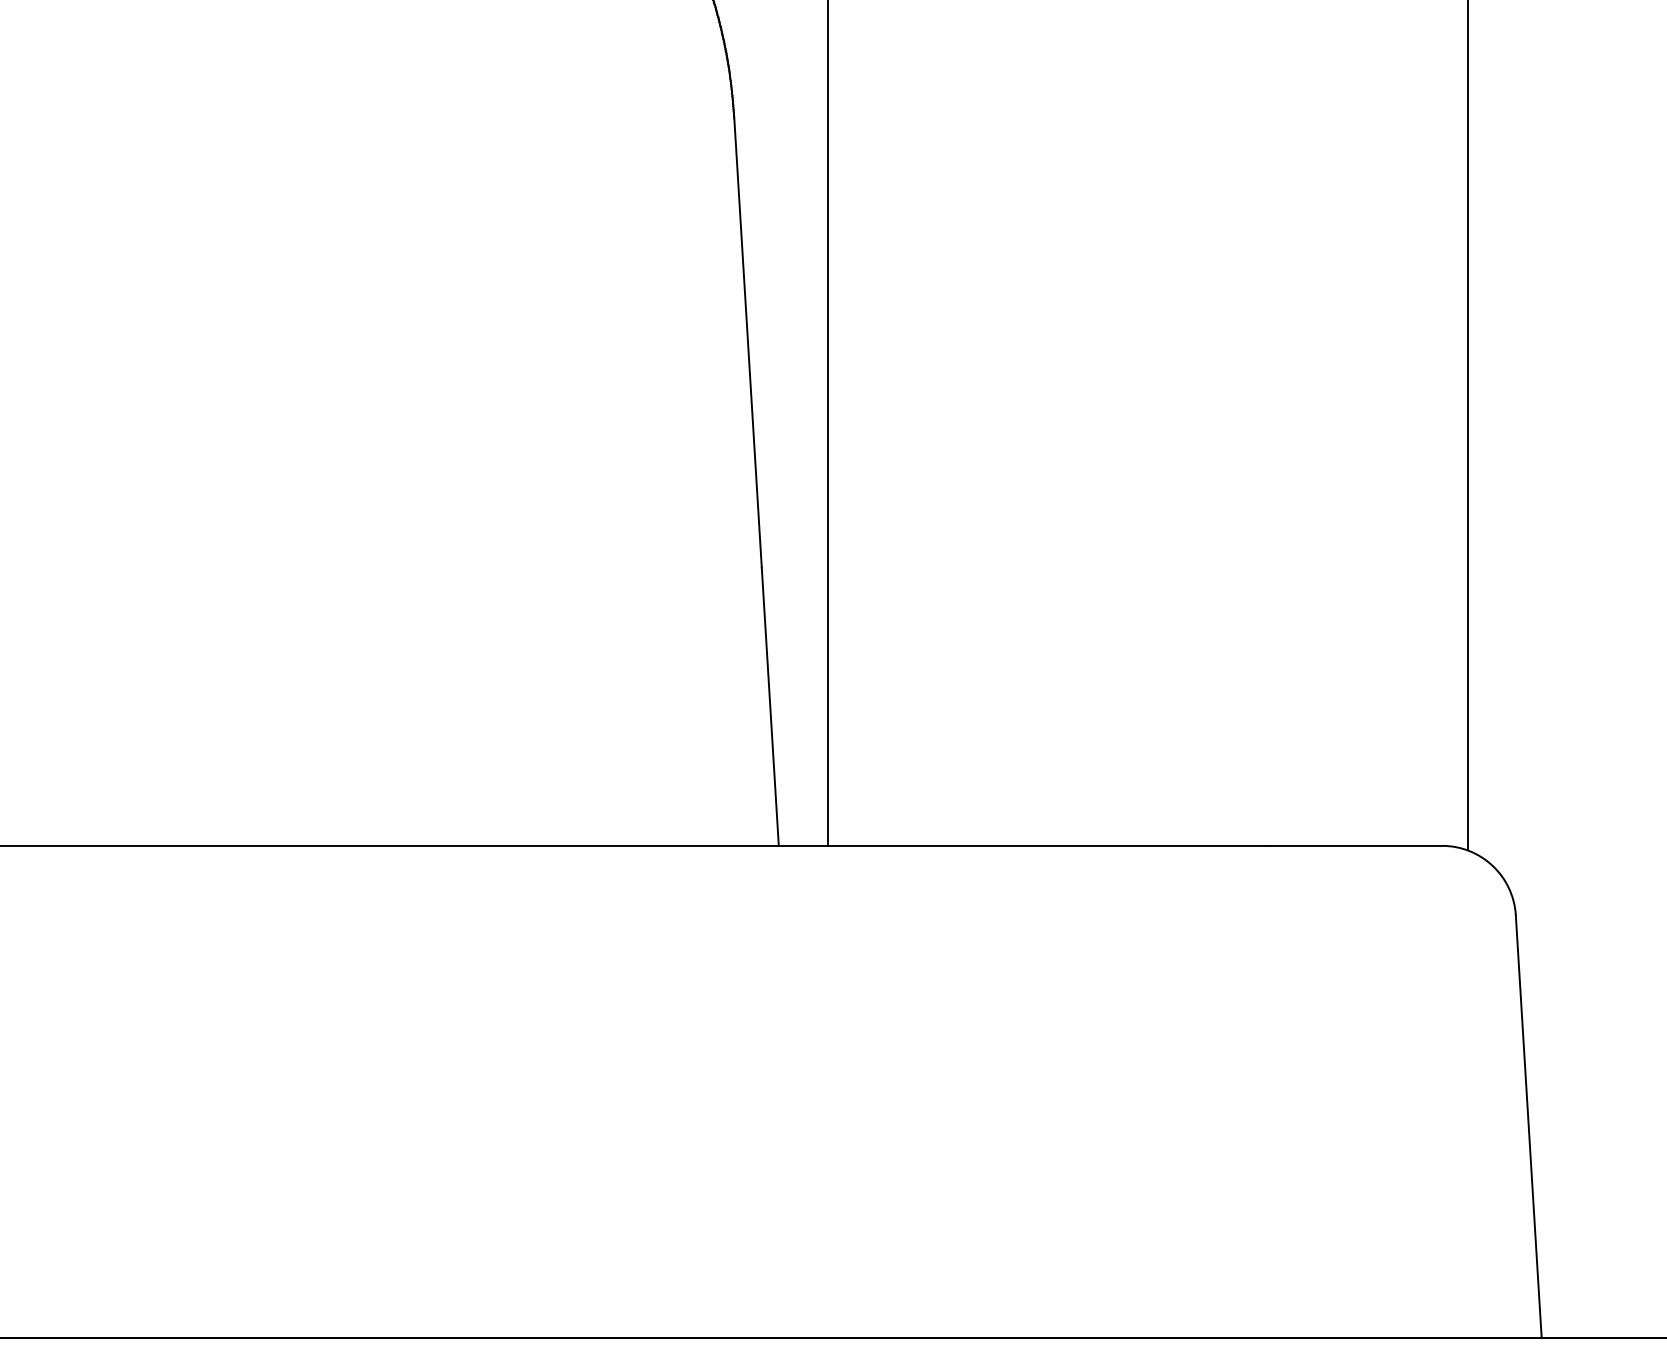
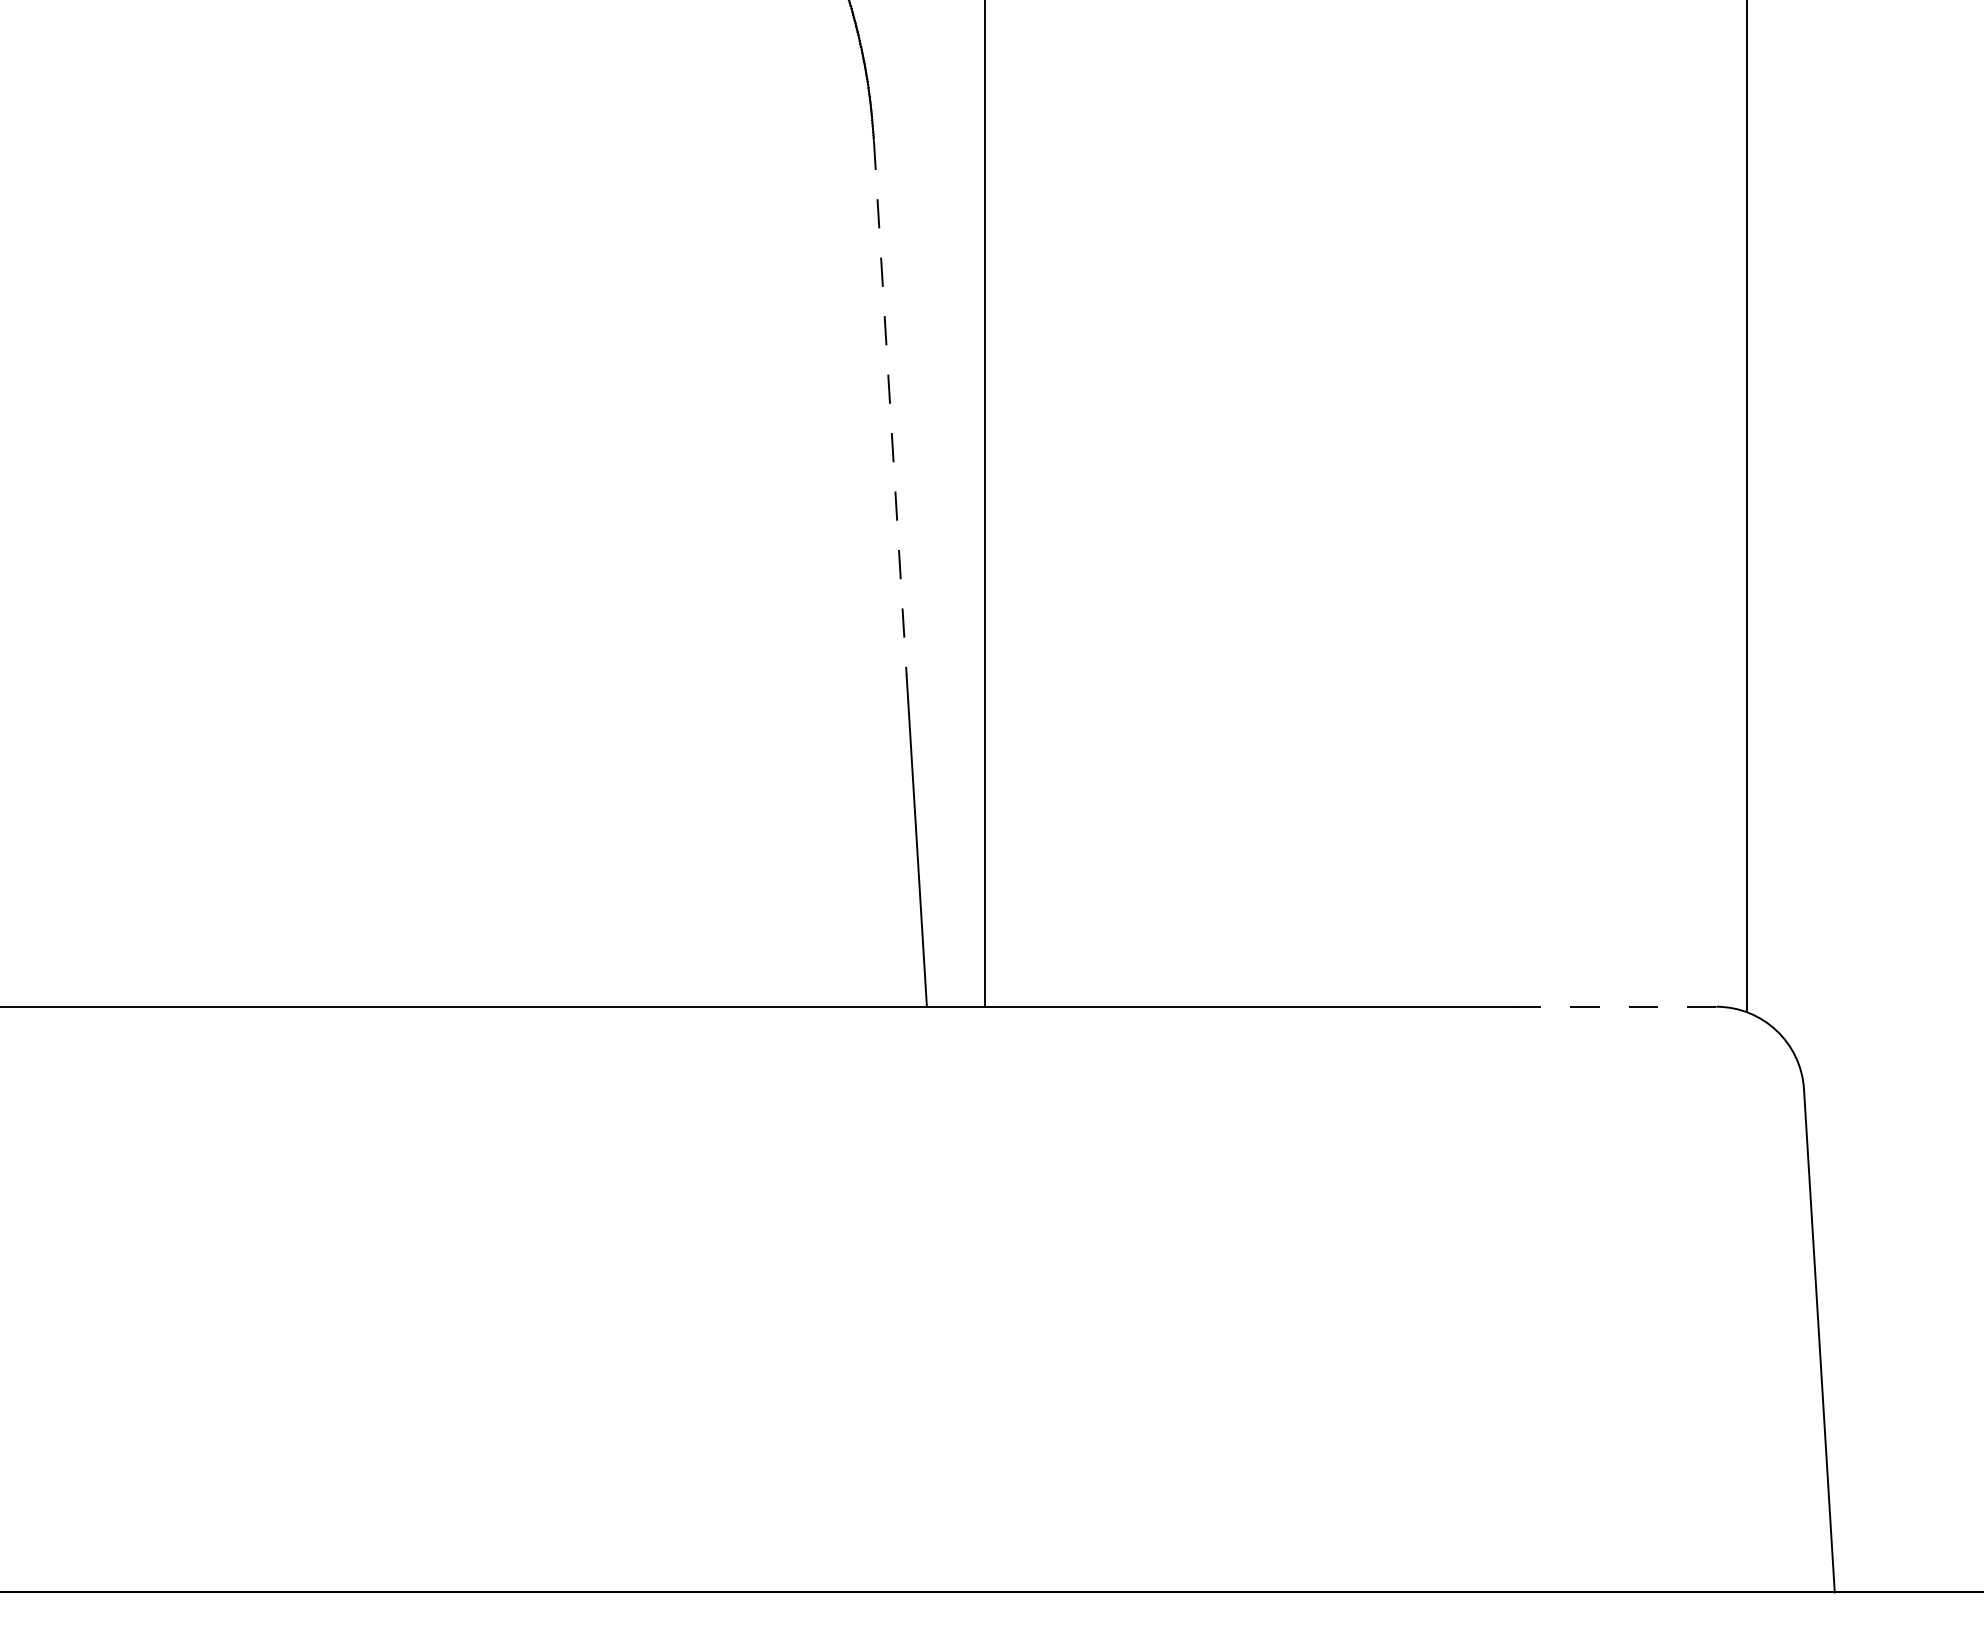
line: (748, 343) -> (890, 408), solid -> dashed
line: (1356, 845) -> (1614, 1006), solid -> dashed

